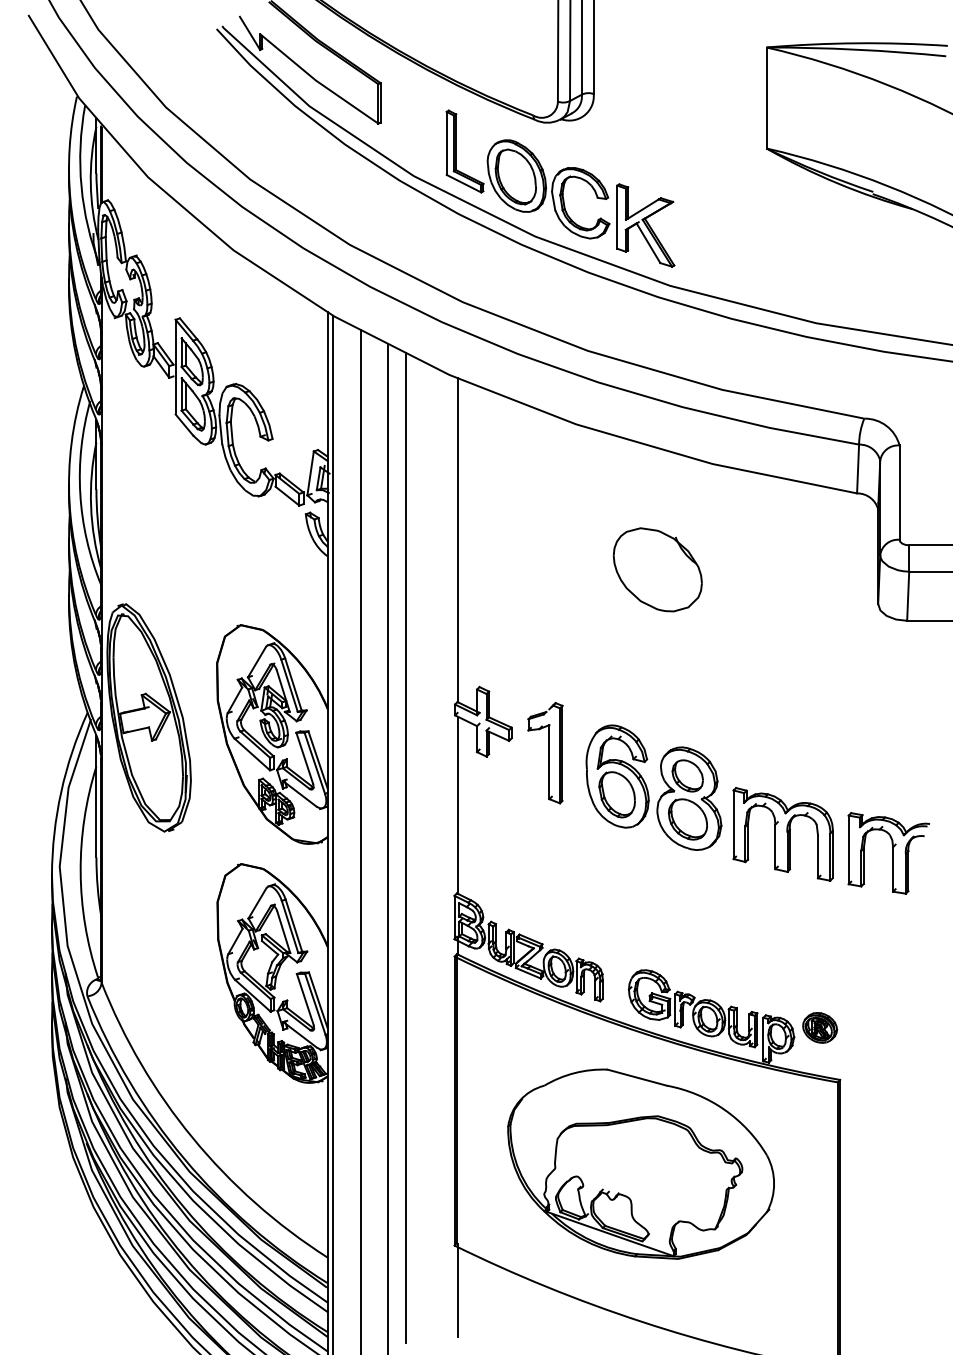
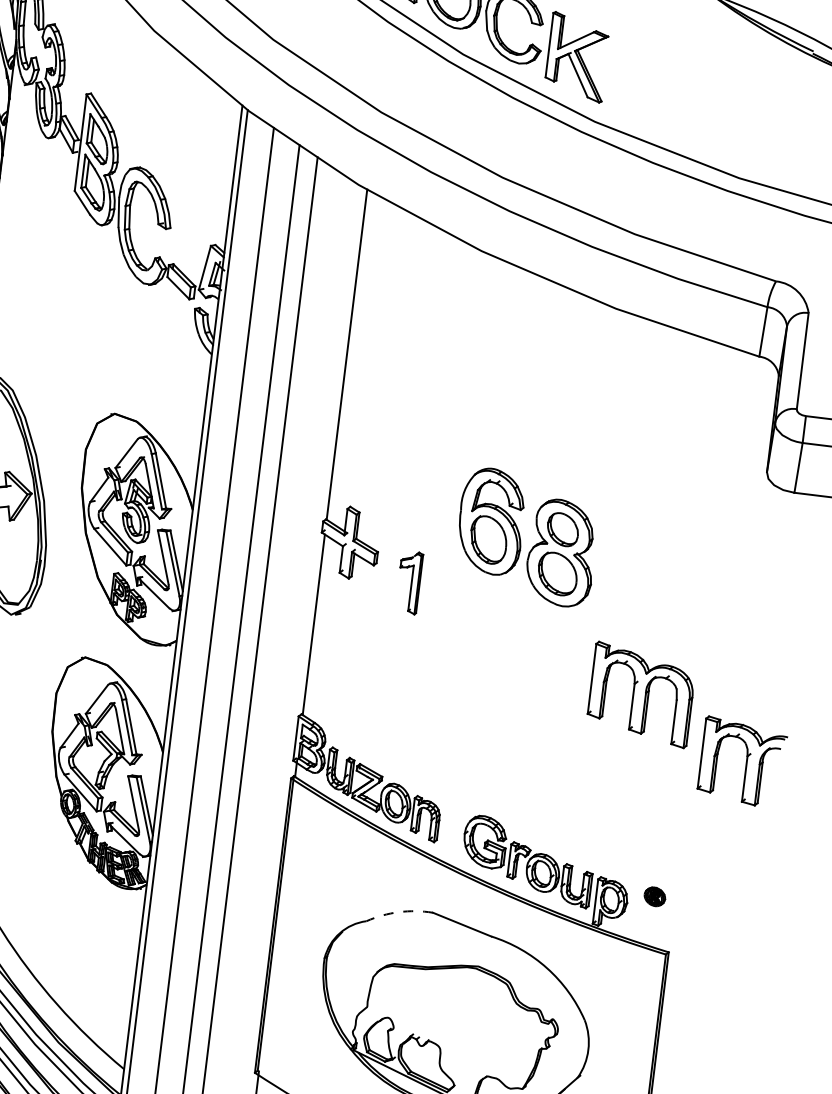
part: (657, 569) -> (546, 409), removed
part: (545, 753) -> (409, 582), size x0.6
part: (653, 787) -> (526, 537), moved
part: (888, 853) -> (742, 762), moved
part: (820, 1027) -> (655, 896), size x0.6
arc: (574, 1073) -> (398, 912), solid -> dashed

